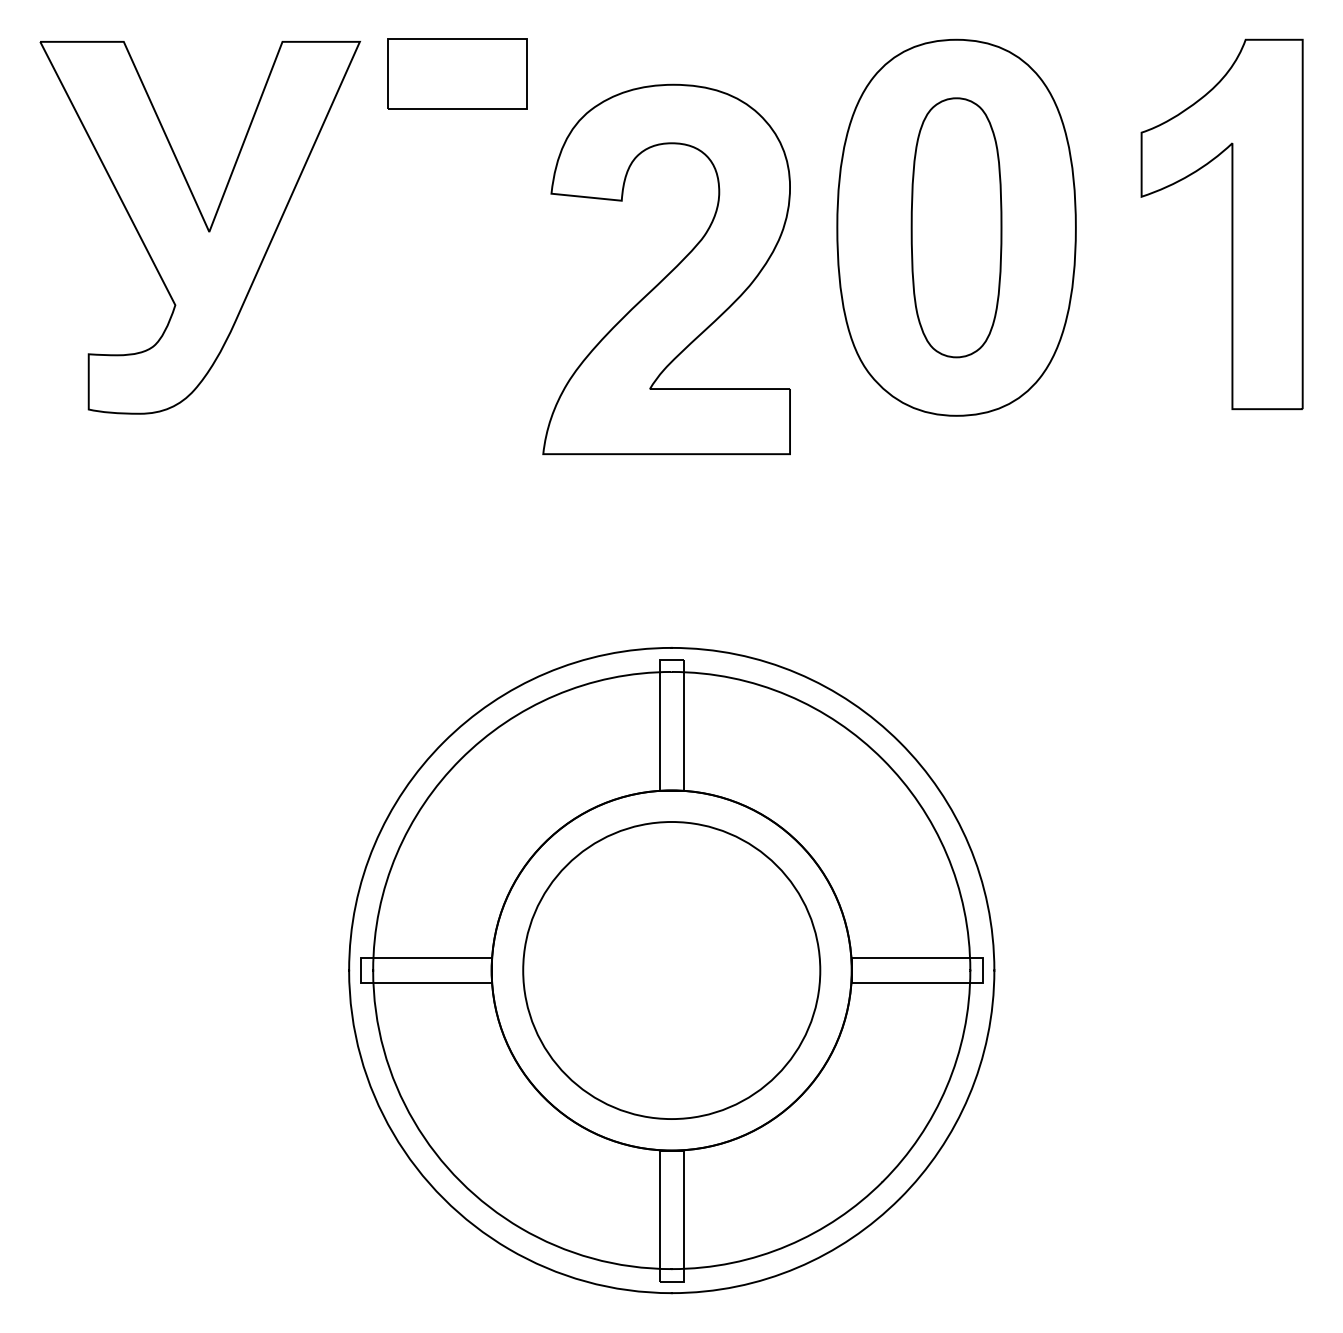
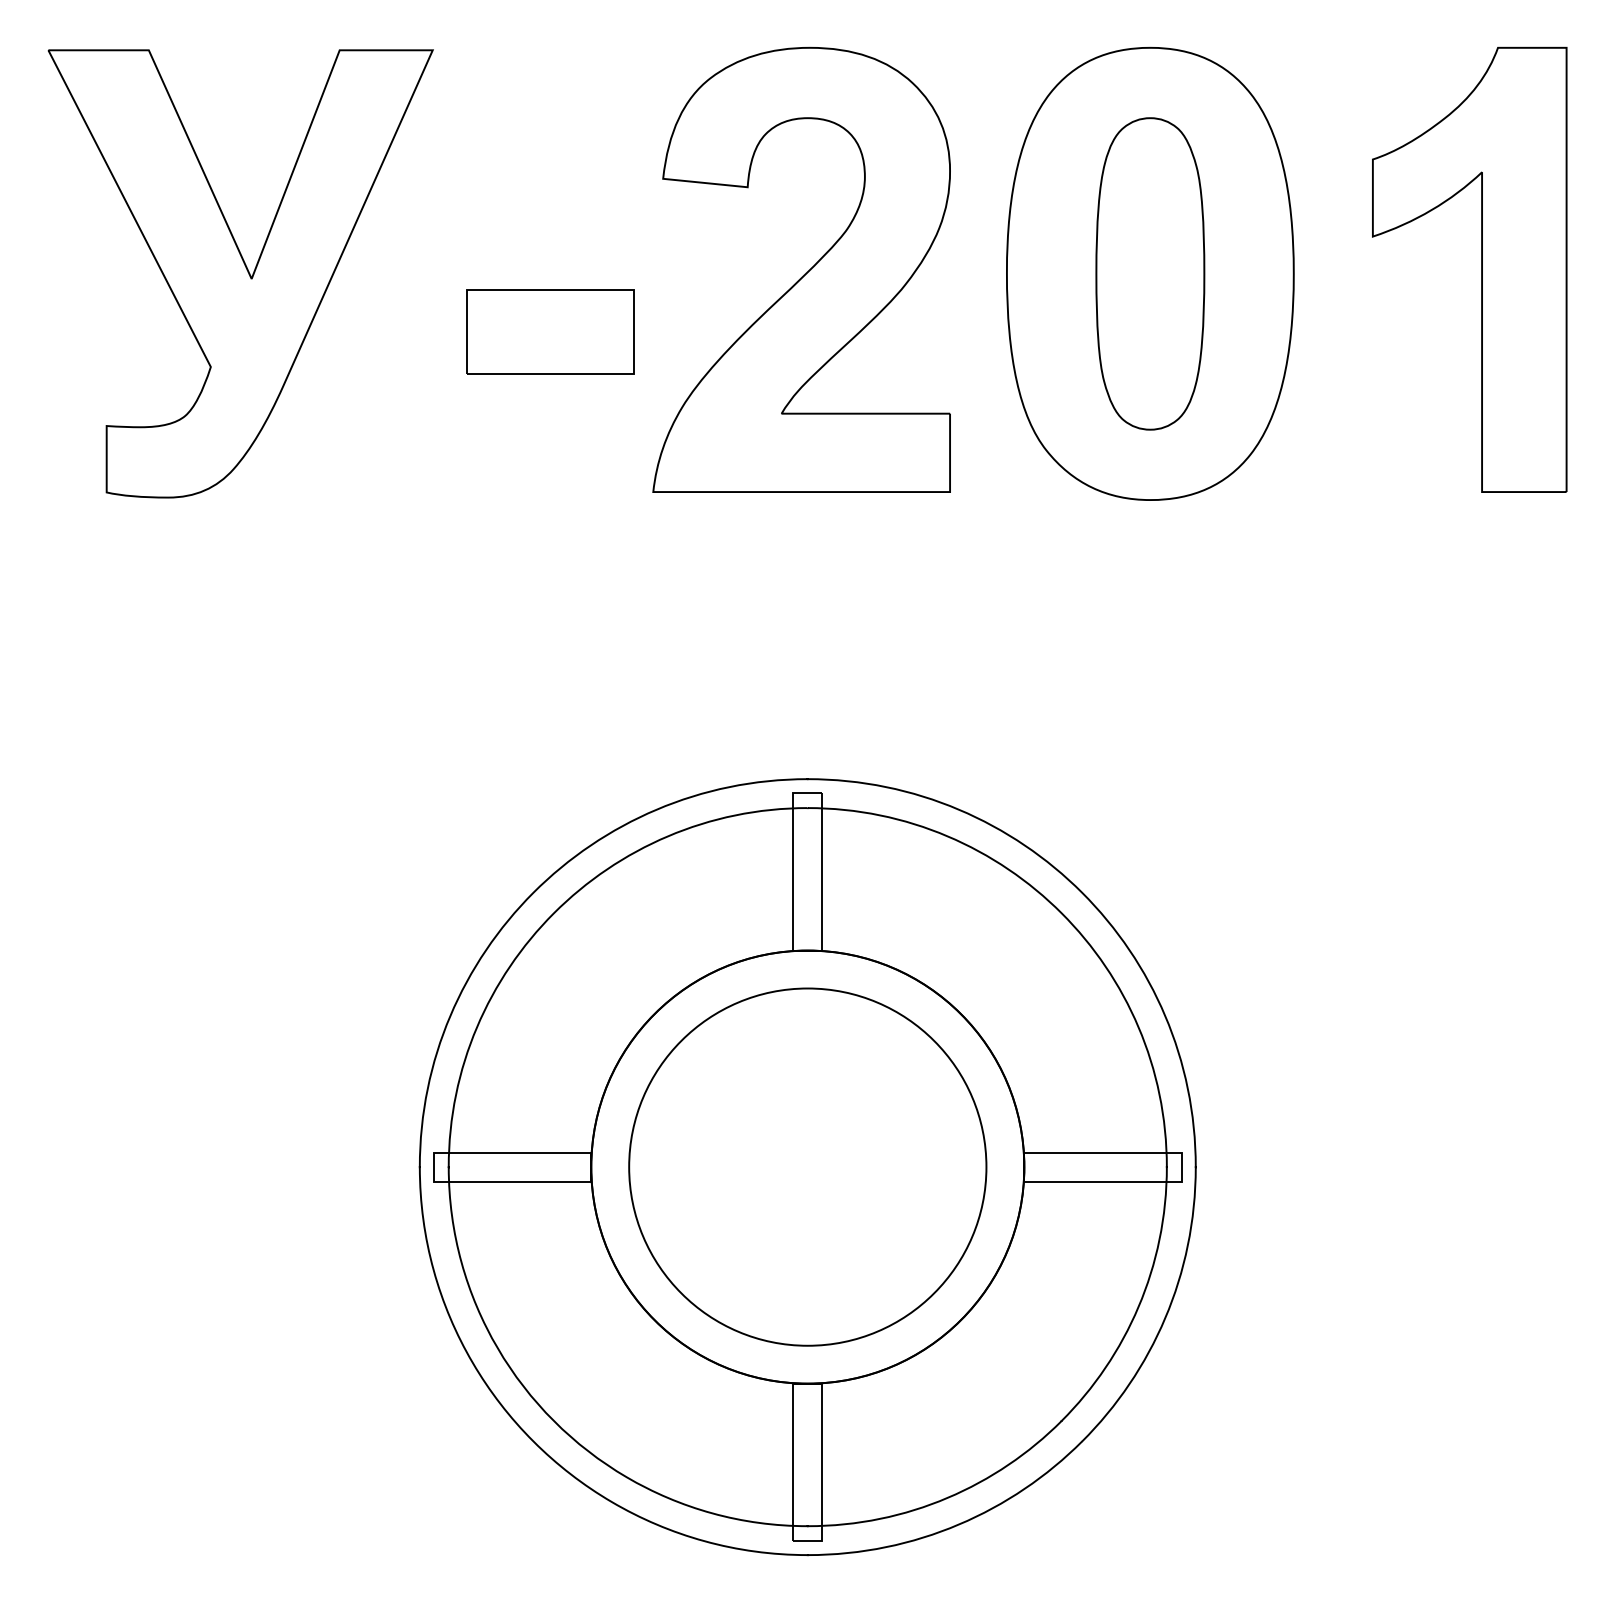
part: (457, 73) -> (550, 331), moved
part: (666, 269) -> (801, 269), moved

